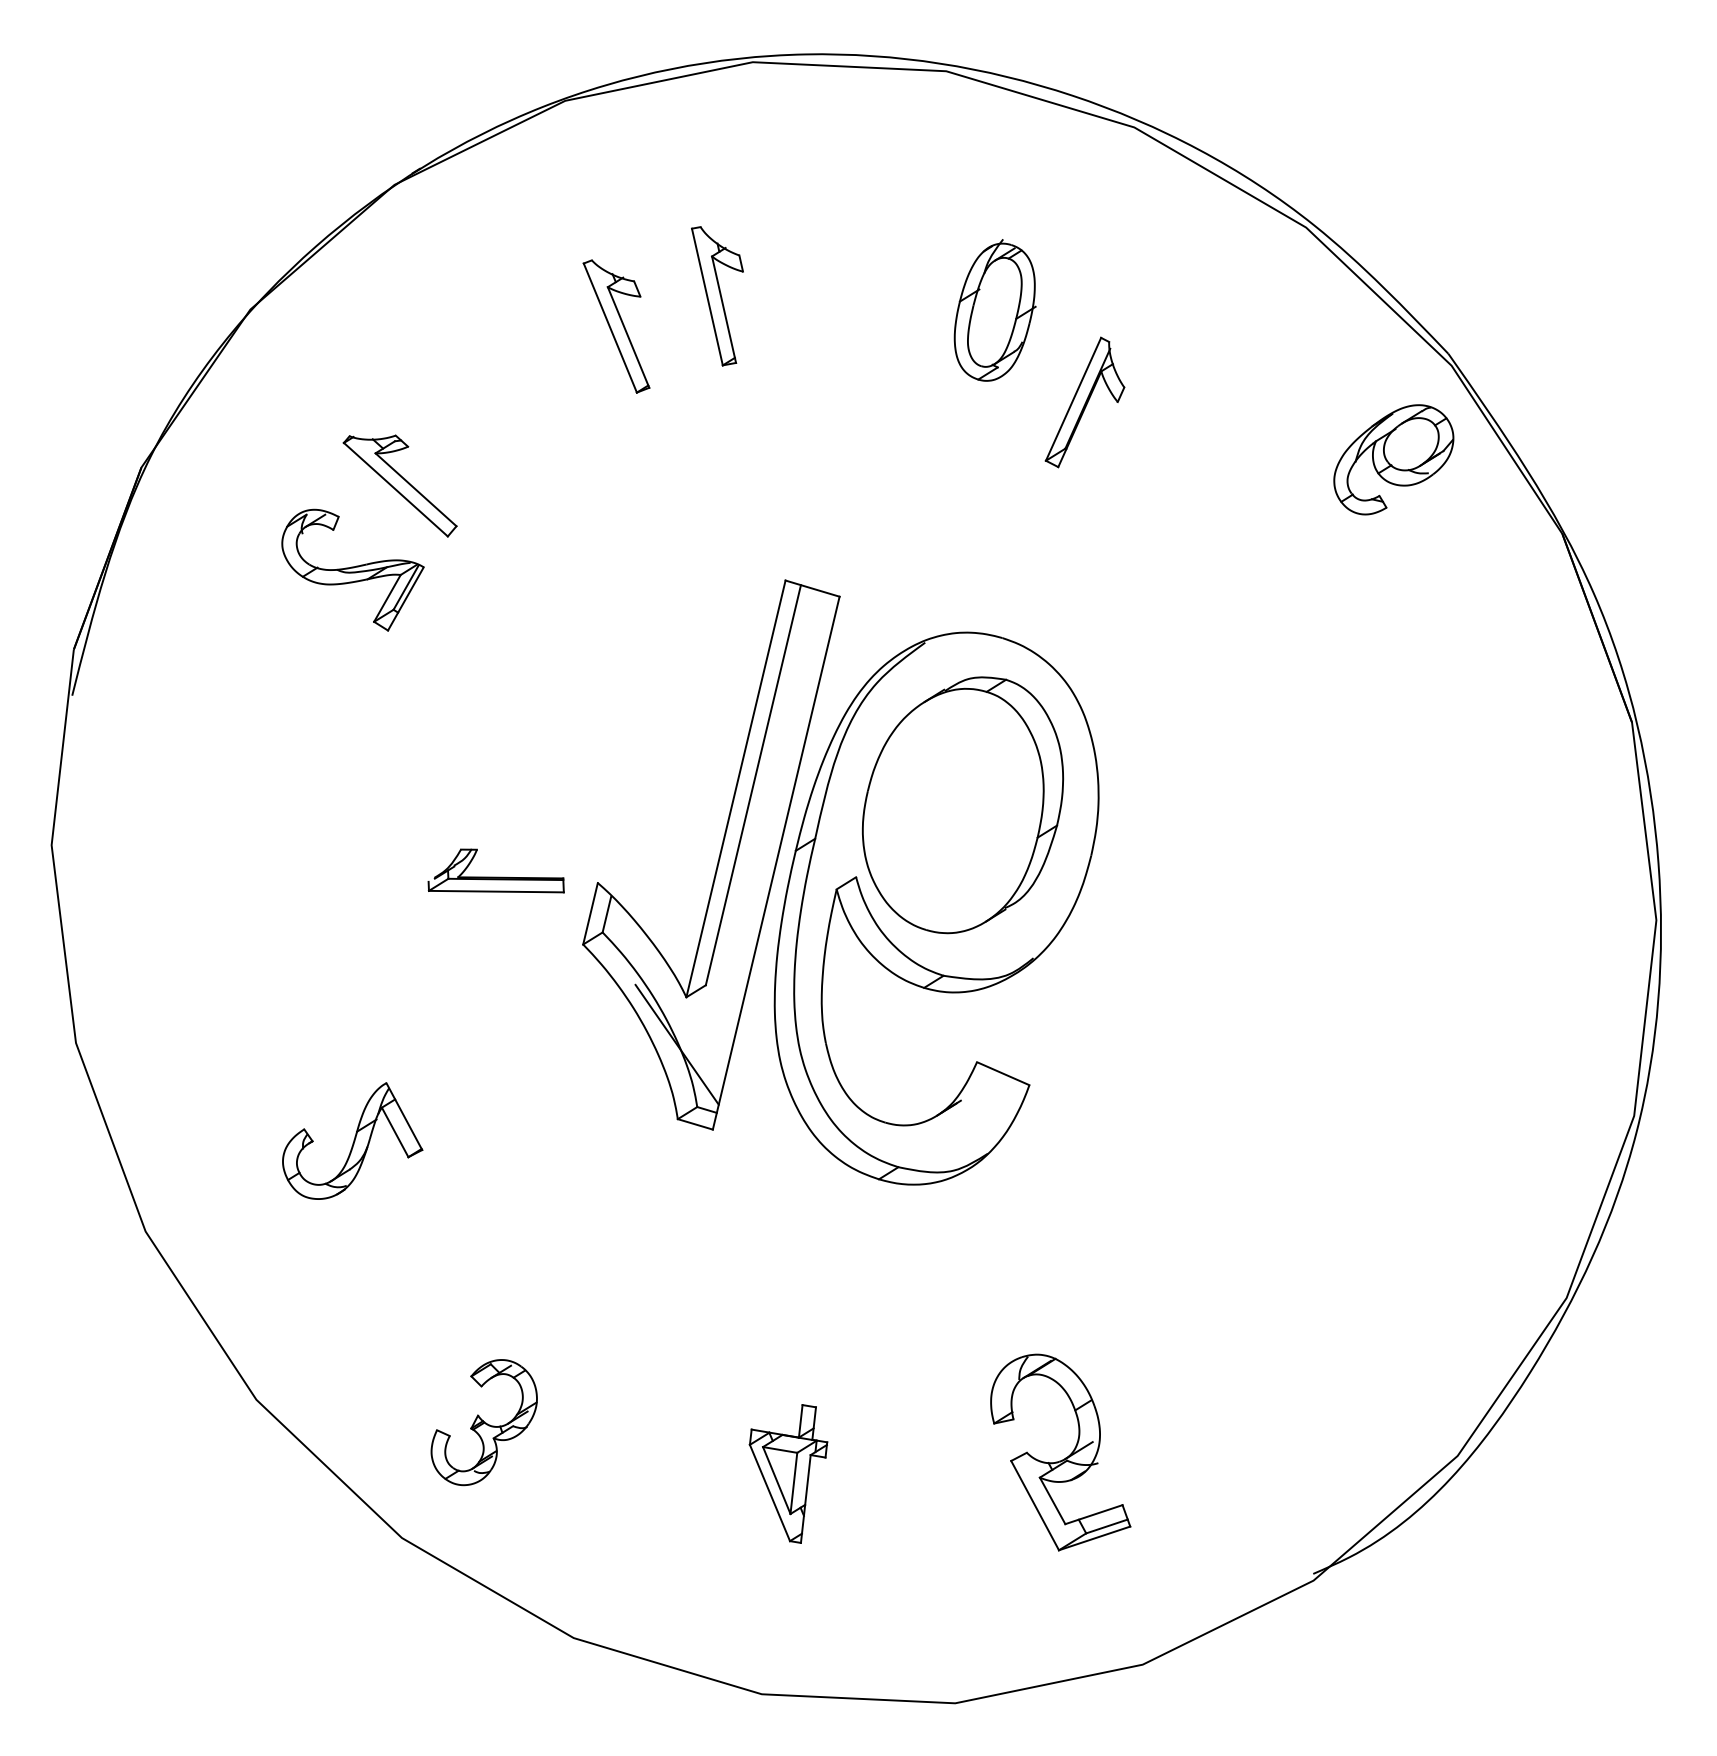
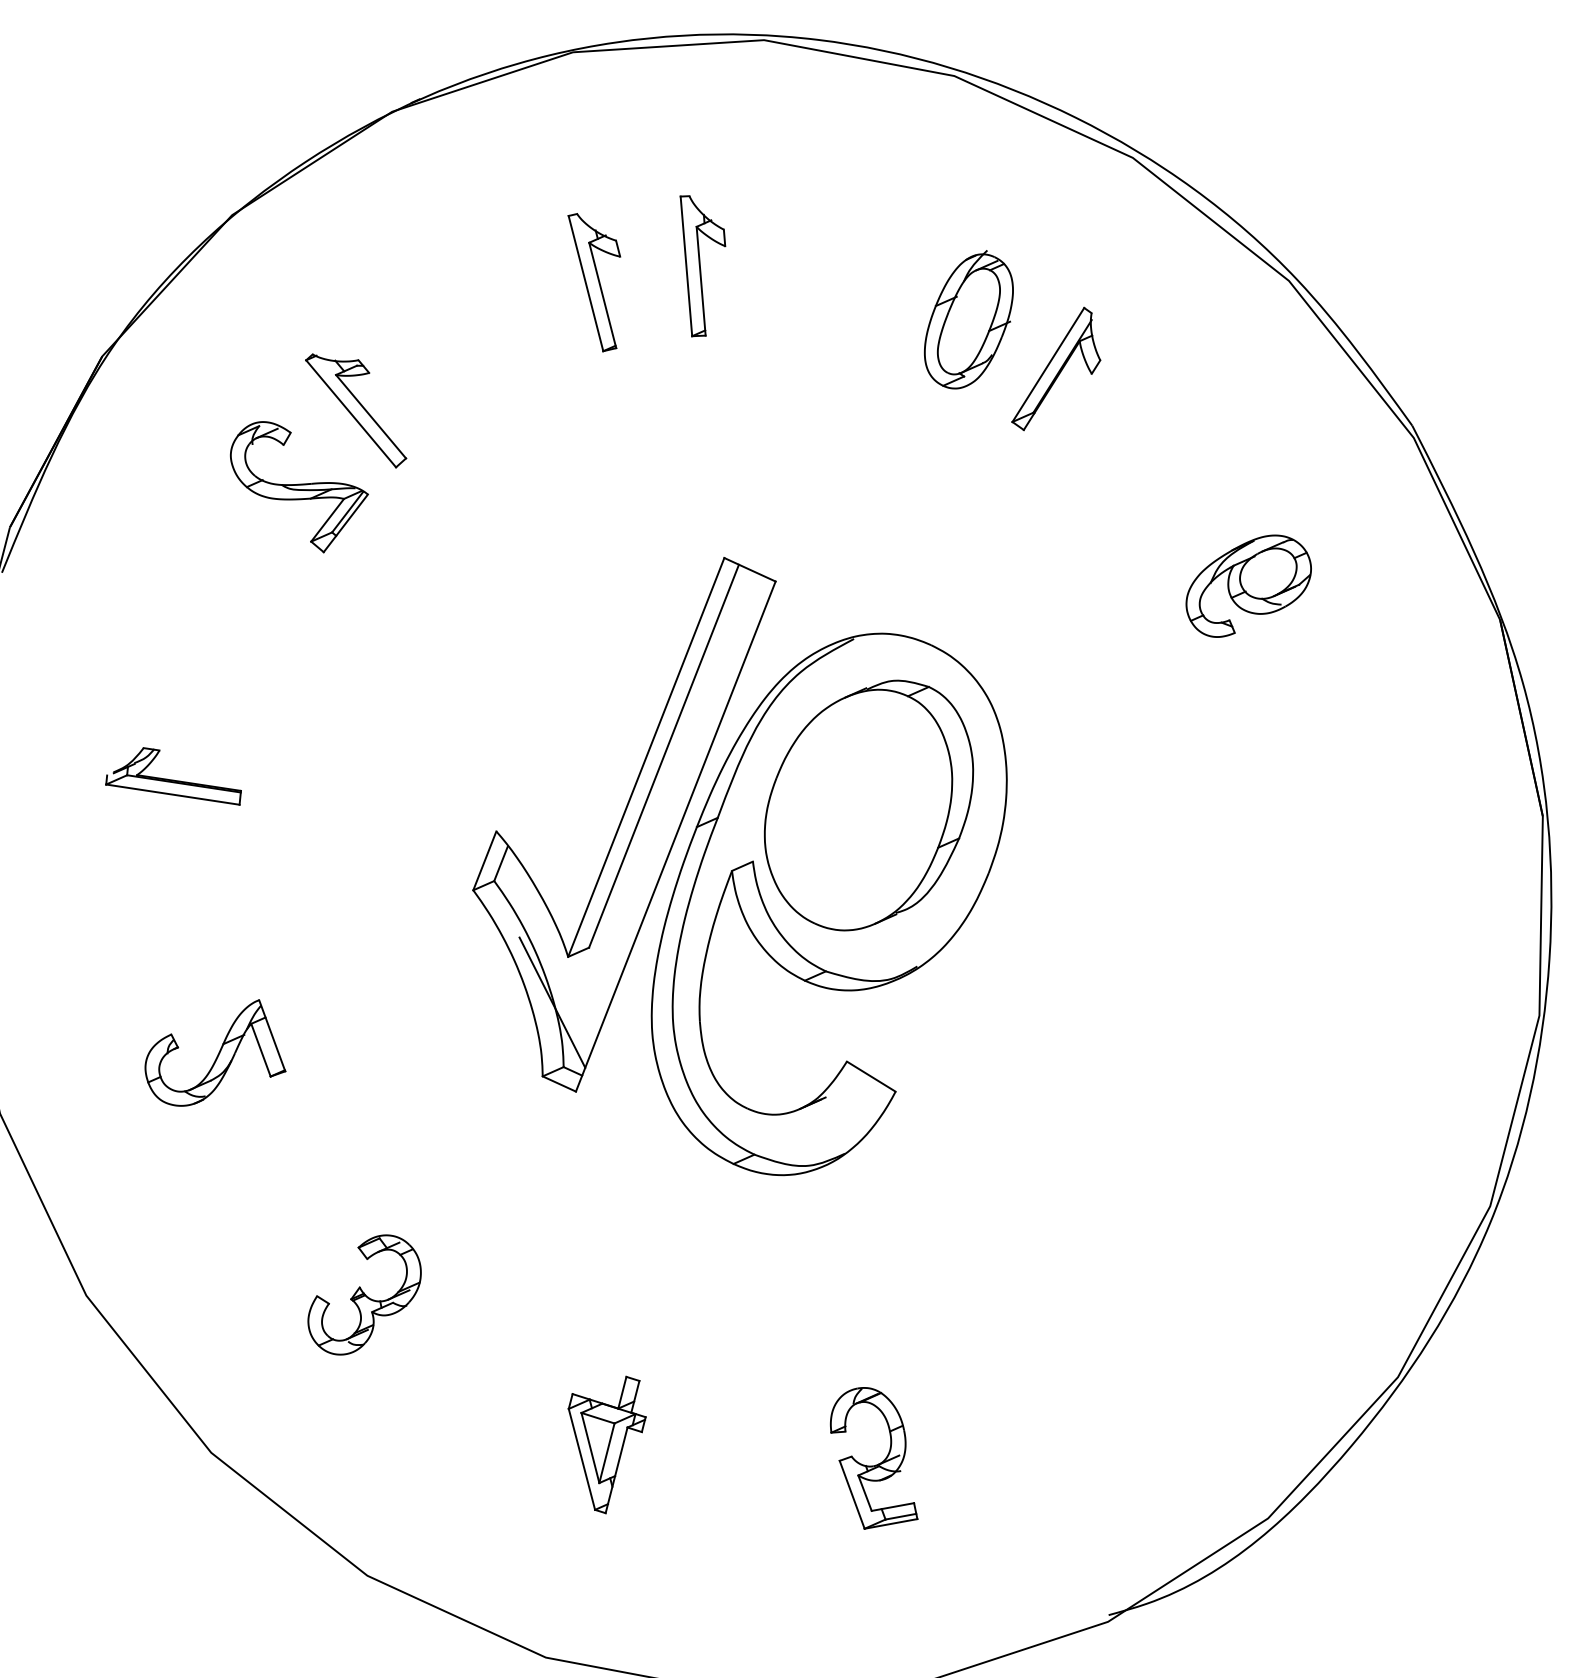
part: (1084, 402) -> (1058, 369), moved
part: (1393, 459) -> (1248, 586), moved
part: (495, 870) -> (174, 773), moved
part: (483, 1422) -> (364, 1295), moved
part: (1060, 1452) -> (875, 1459), size x0.71

